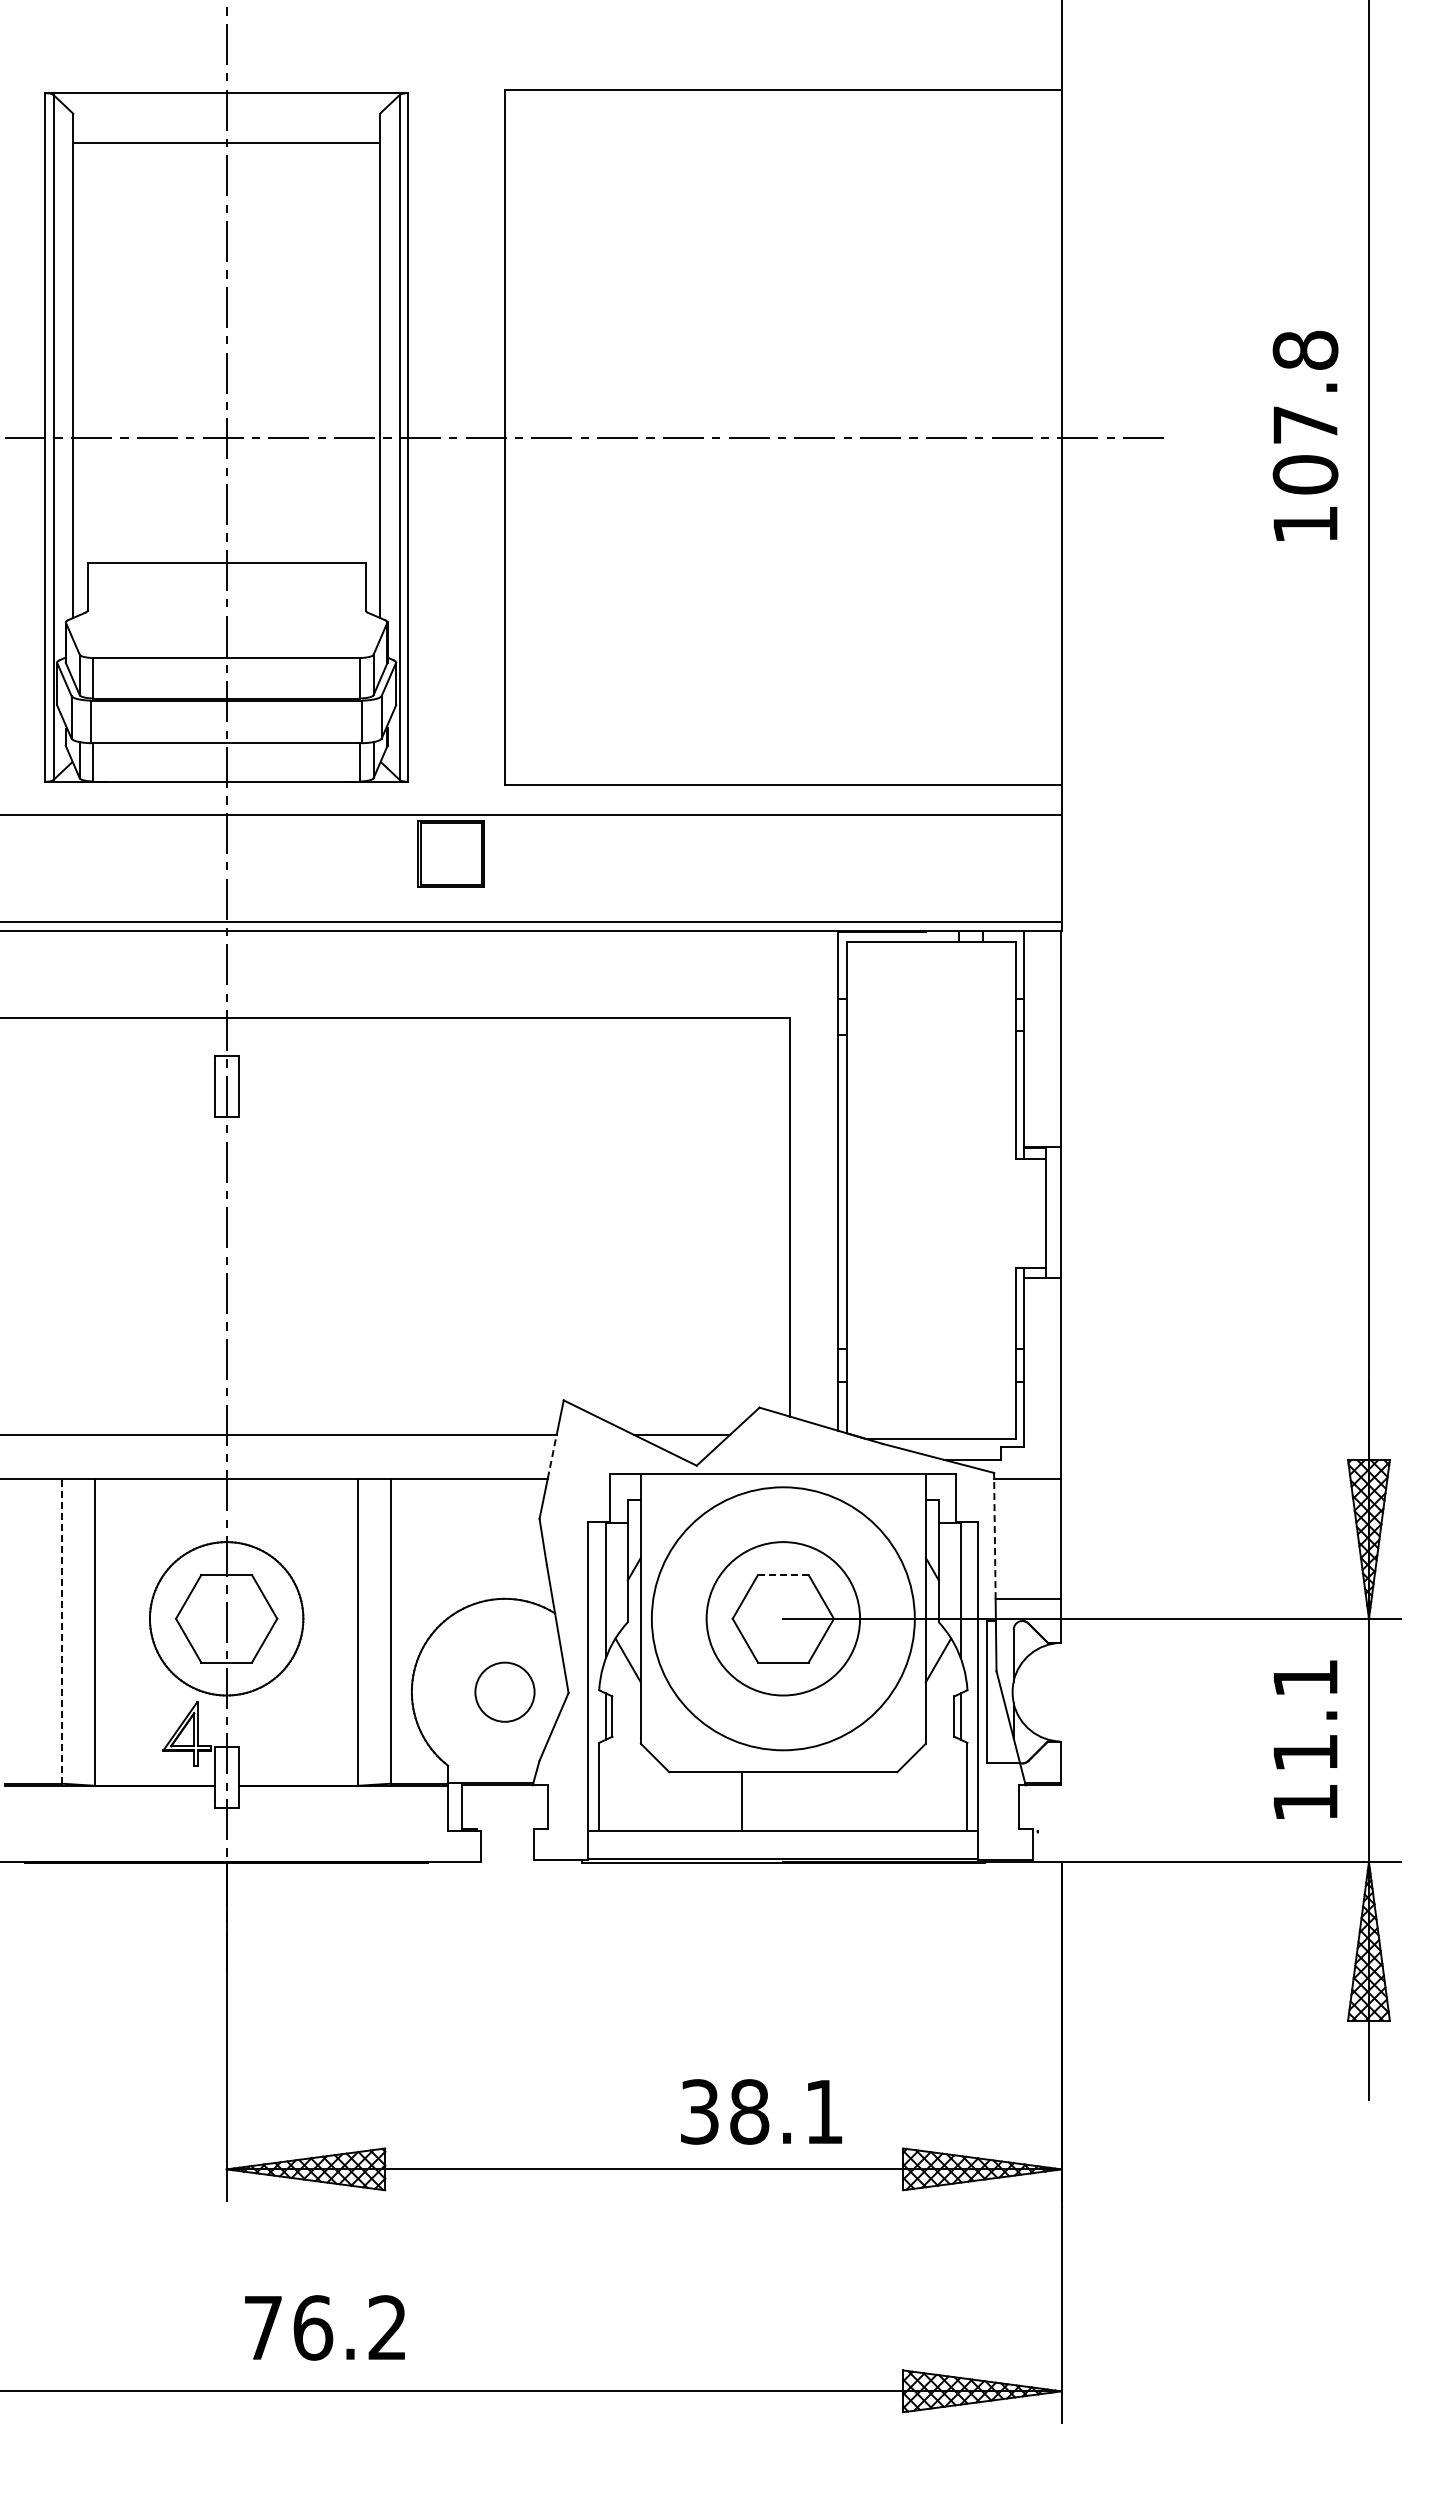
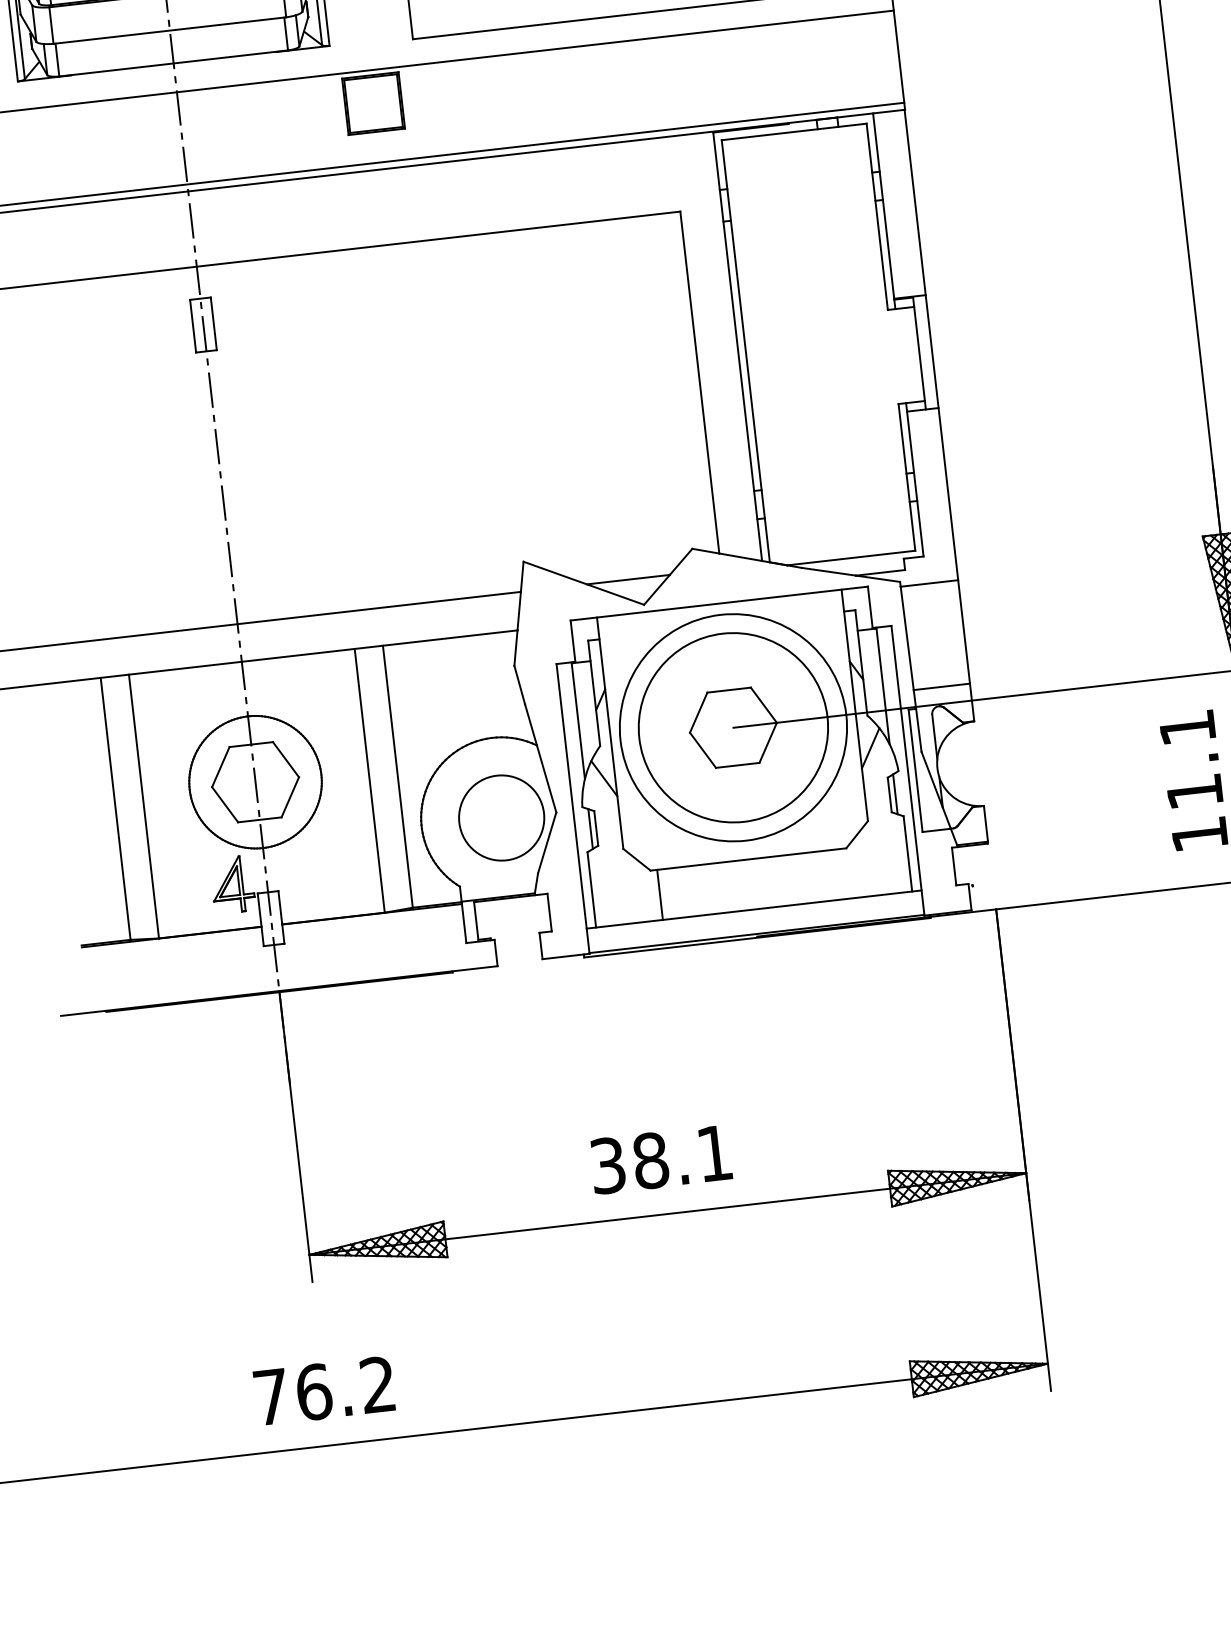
line: (552, 1456) -> (519, 611), dashed -> solid
line: (994, 1538) -> (906, 638), dashed -> solid
line: (783, 1574) -> (729, 689), dashed -> solid
circle: (782, 1618) -> (732, 727), size x1.43
line: (62, 1631) -> (115, 809), dashed -> solid
circle: (504, 1691) -> (501, 817), size x1.67
line: (742, 1801) -> (660, 894), moved
text: (761, 2111) -> (660, 1159), moved
text: (324, 2327) -> (323, 1390), moved

